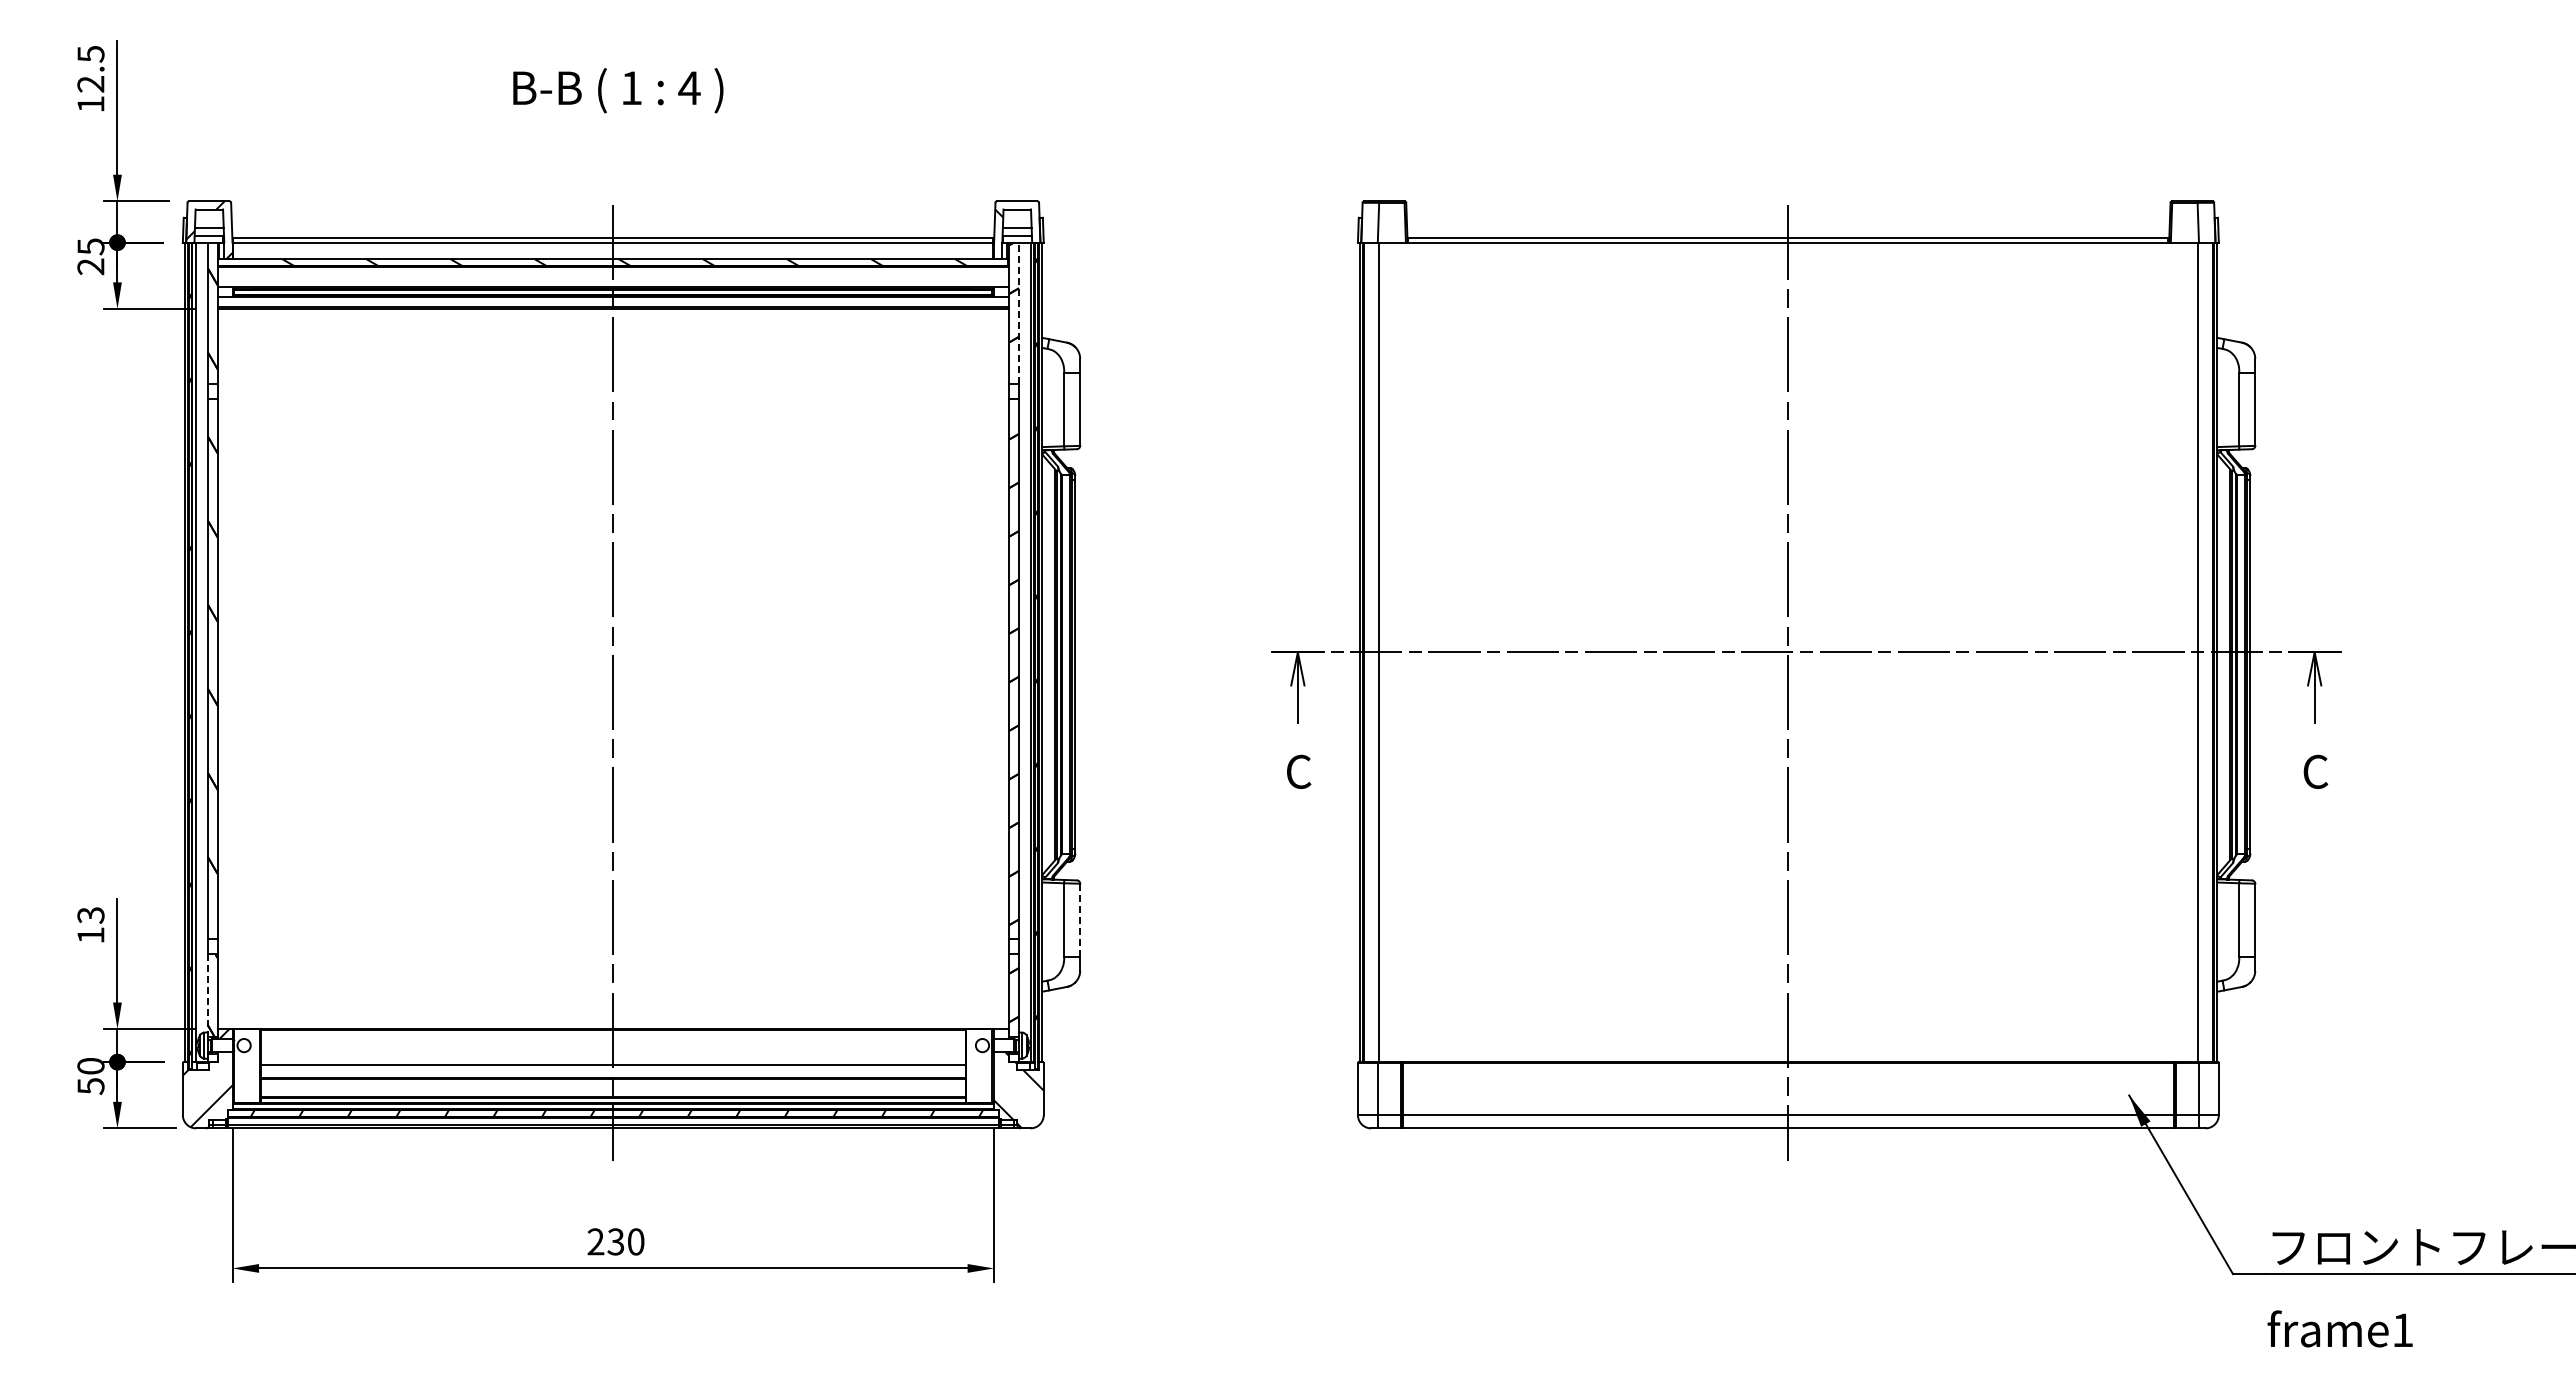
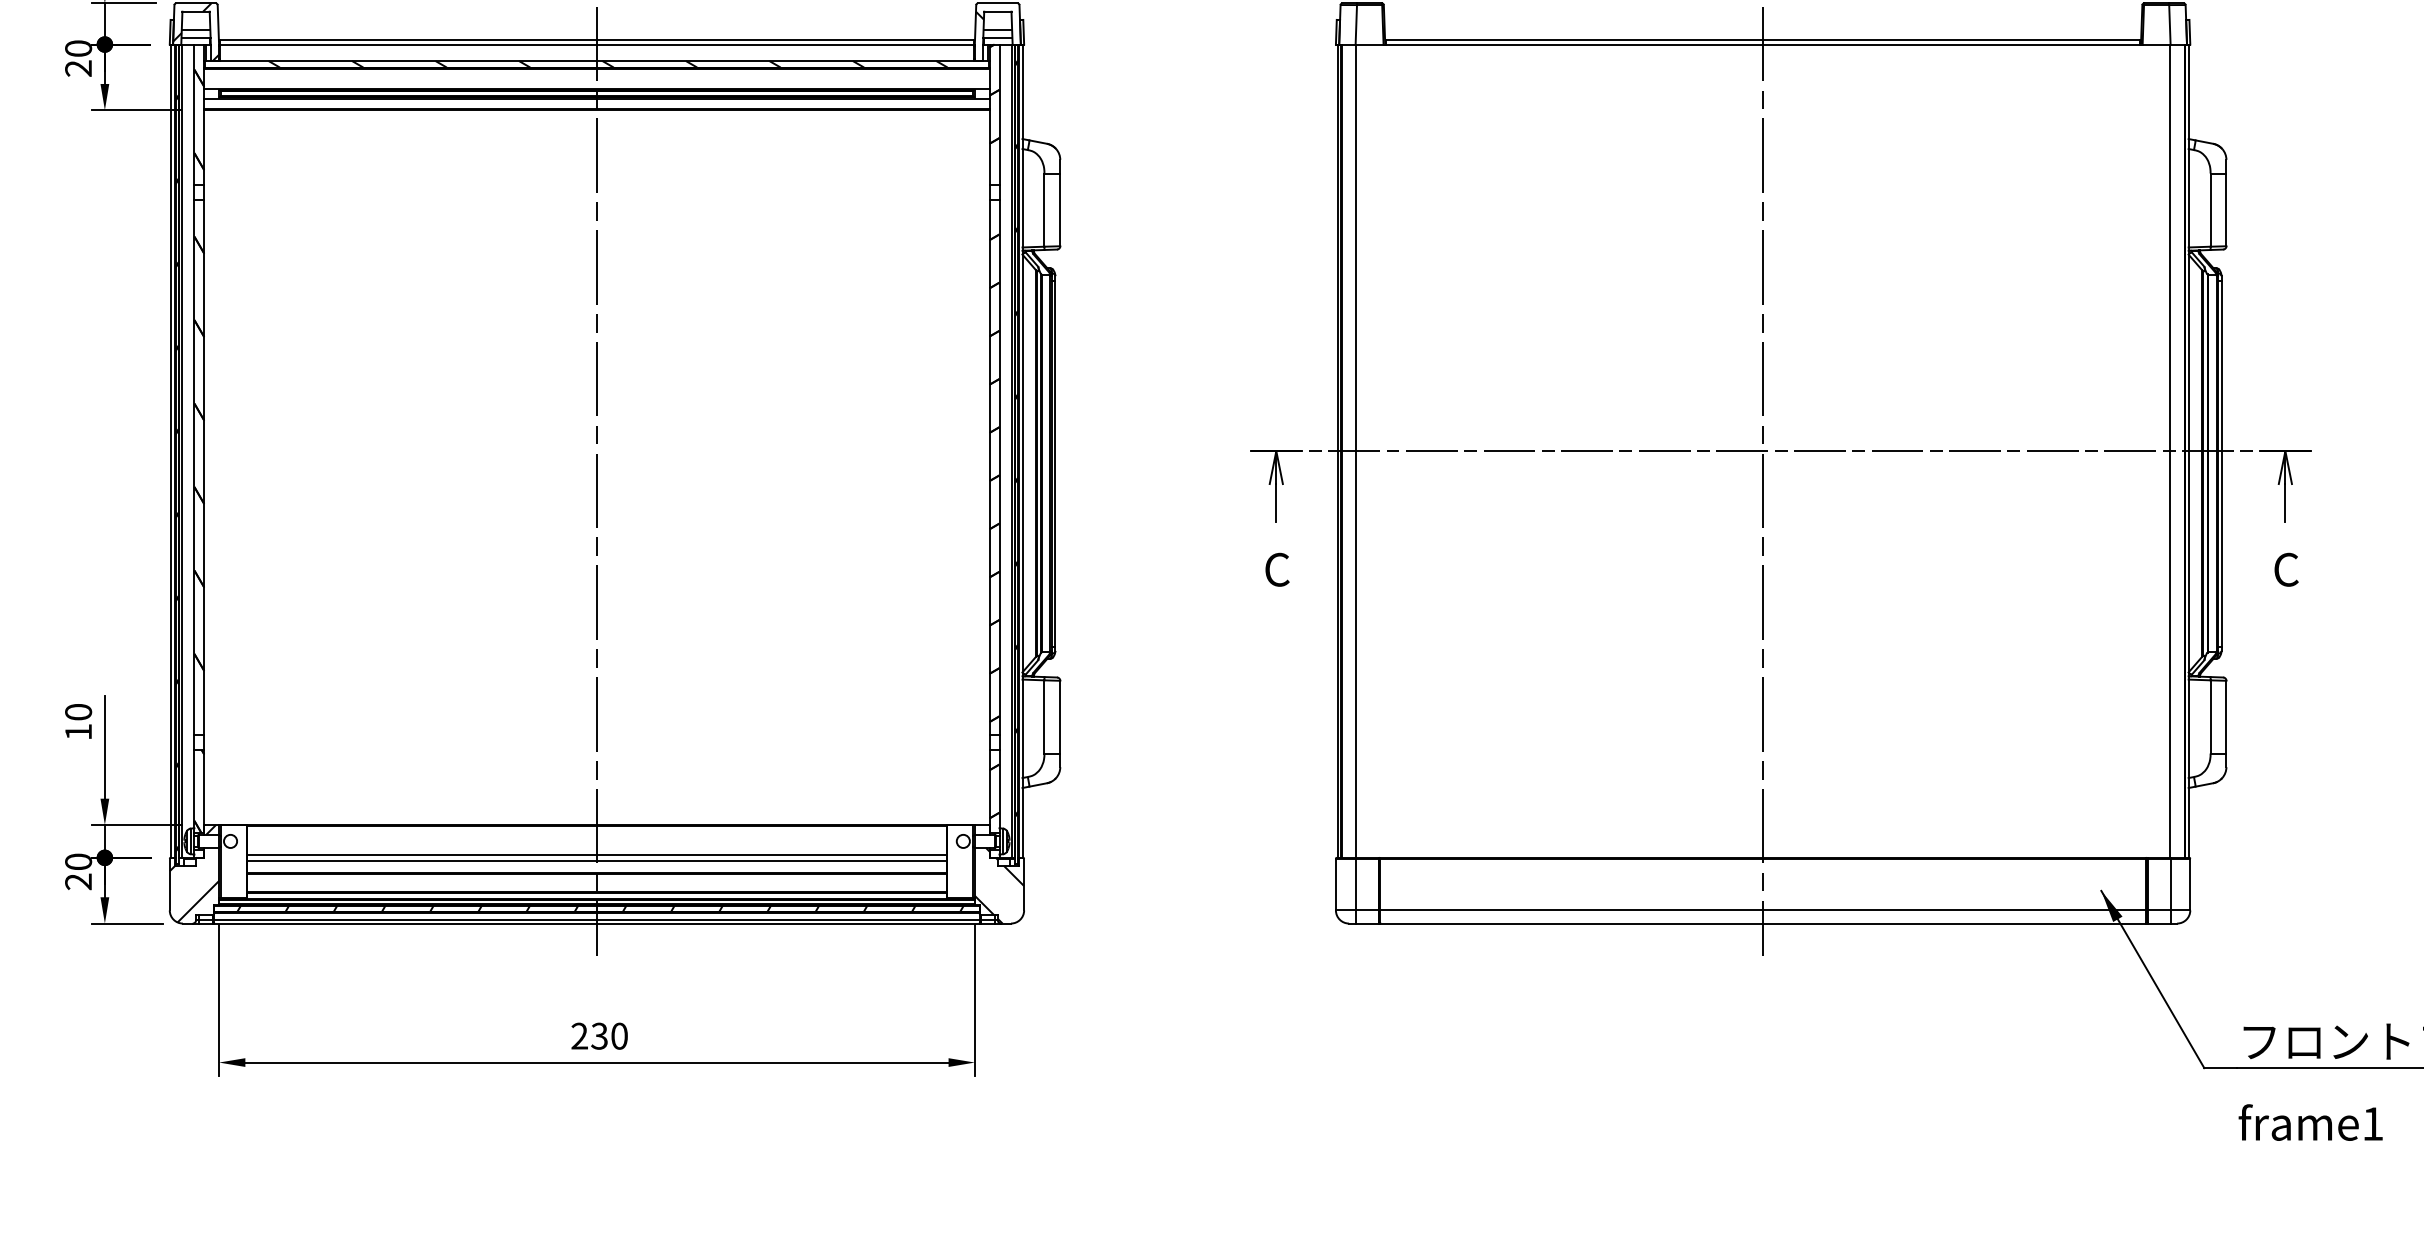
text: (90, 246) -> (78, 48), 25 -> 20
line: (1018, 313) -> (999, 114), dashed -> solid
text: (90, 915) -> (78, 712), 13 -> 10
line: (1080, 920) -> (1060, 717), dashed -> solid
line: (207, 993) -> (194, 789), dashed -> solid
line: (612, 1058) -> (596, 854), added
text: (90, 1086) -> (78, 882), 50 -> 20

